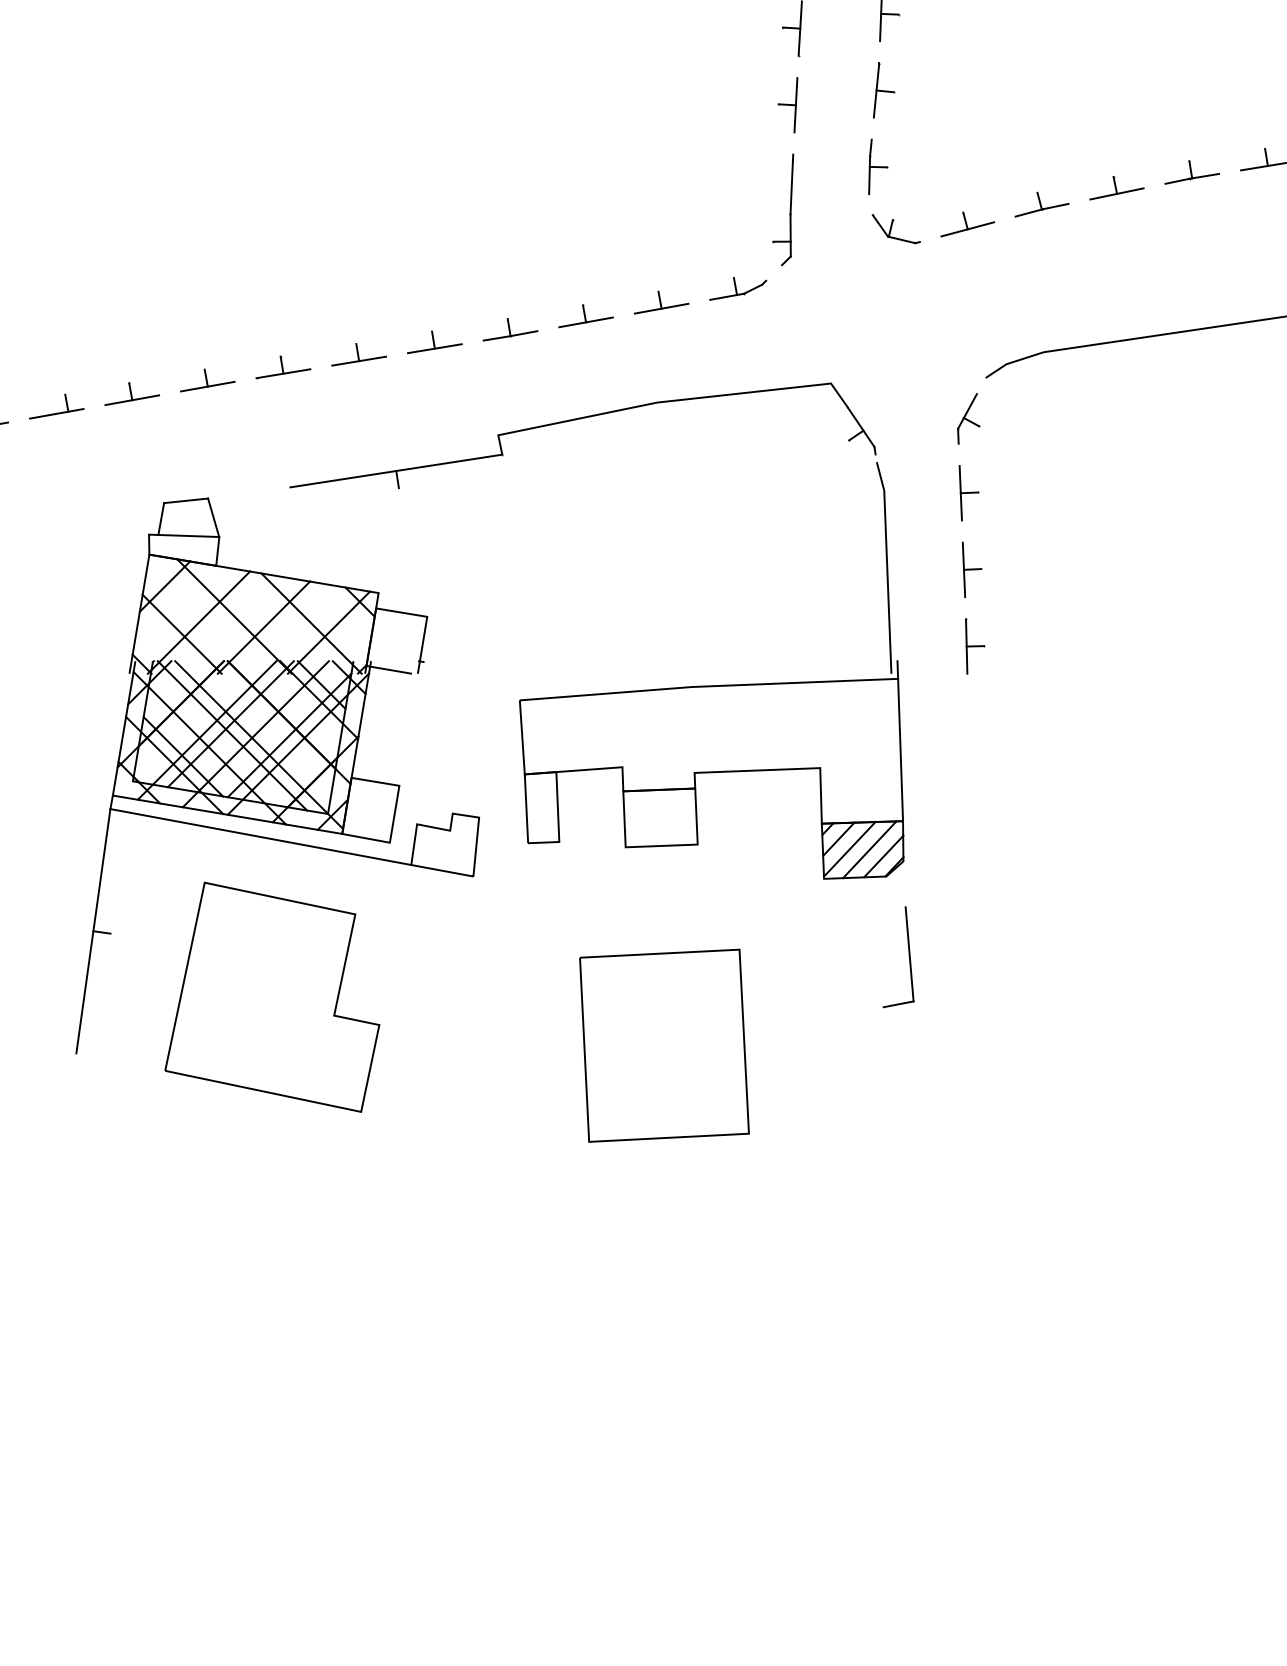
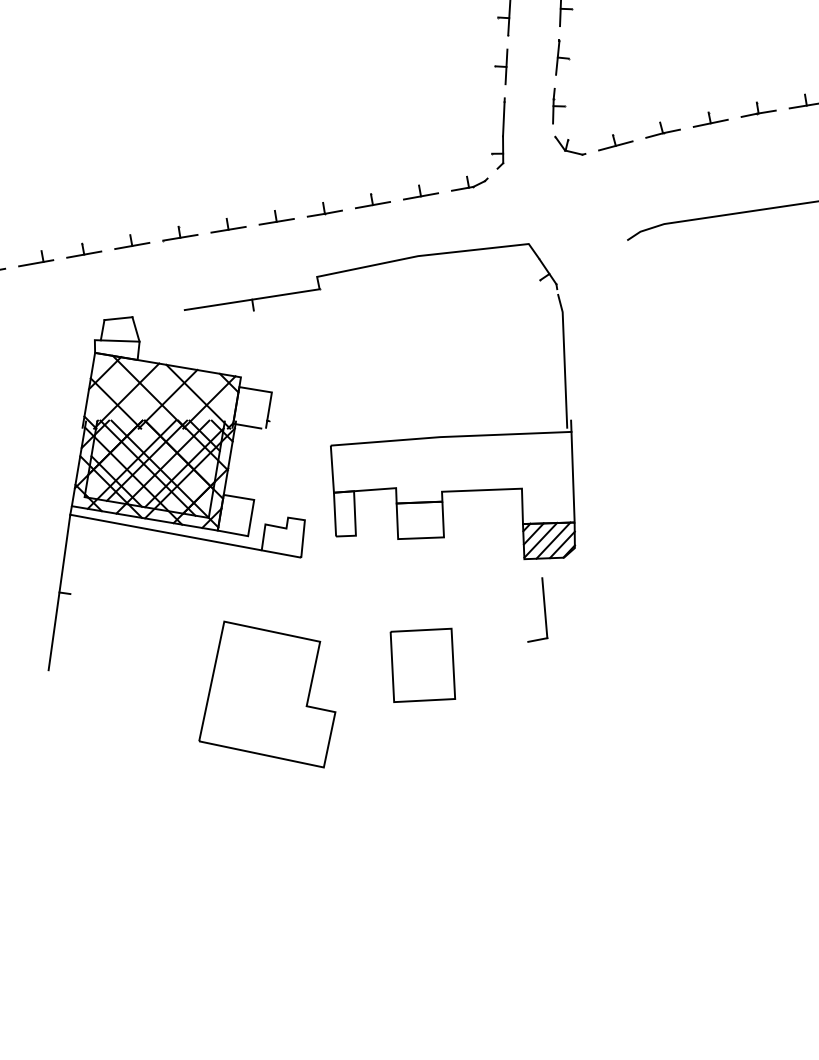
part: (964, 541) -> (613, 344), removed
part: (907, 953) -> (543, 607), moved
part: (272, 997) -> (267, 694), moved
part: (663, 1045) -> (422, 665), size x0.6

